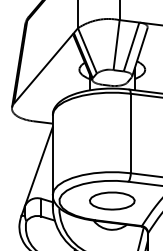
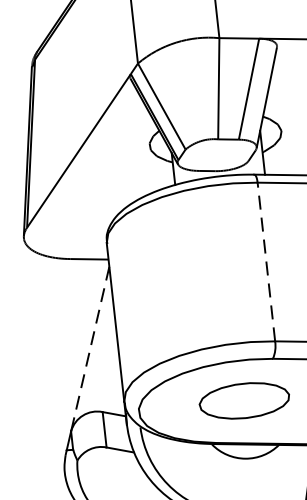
line: (130, 133) -> (265, 262), solid -> dashed
line: (38, 167) -> (89, 350), solid -> dashed

